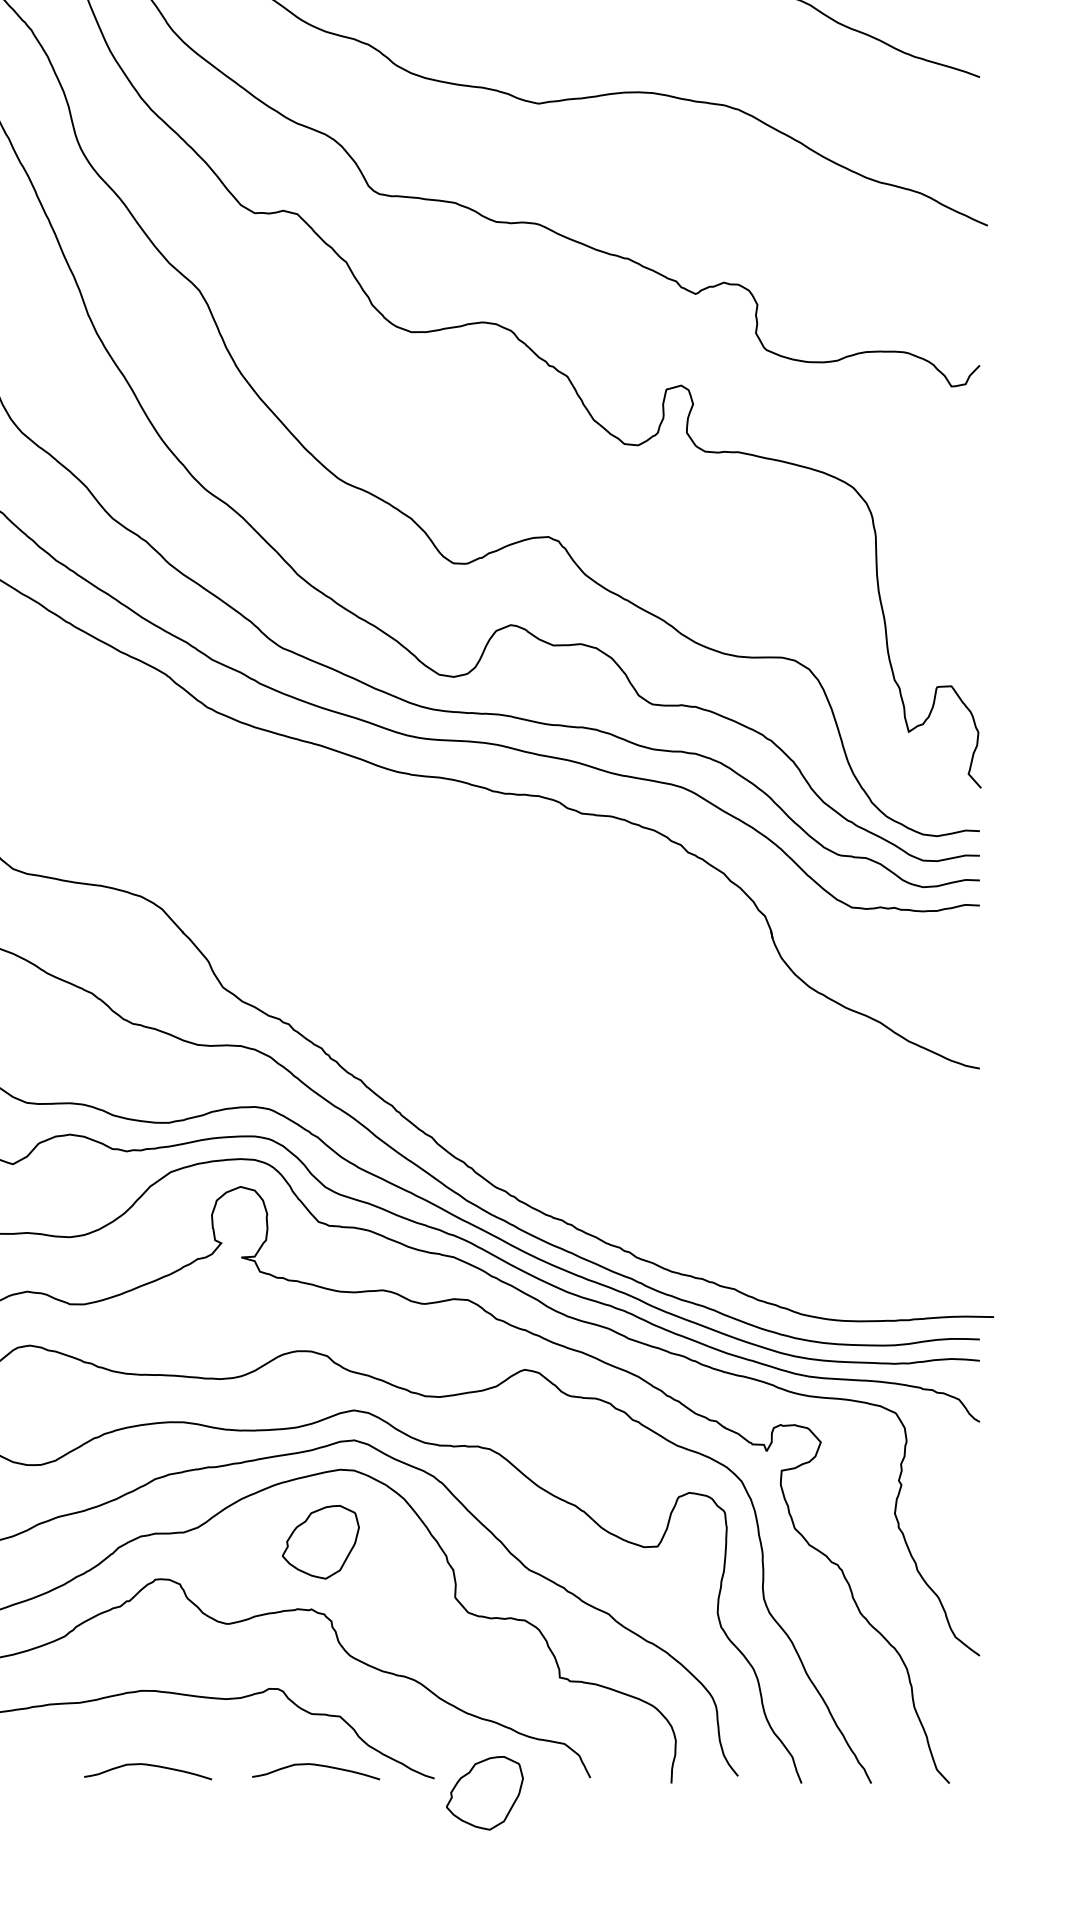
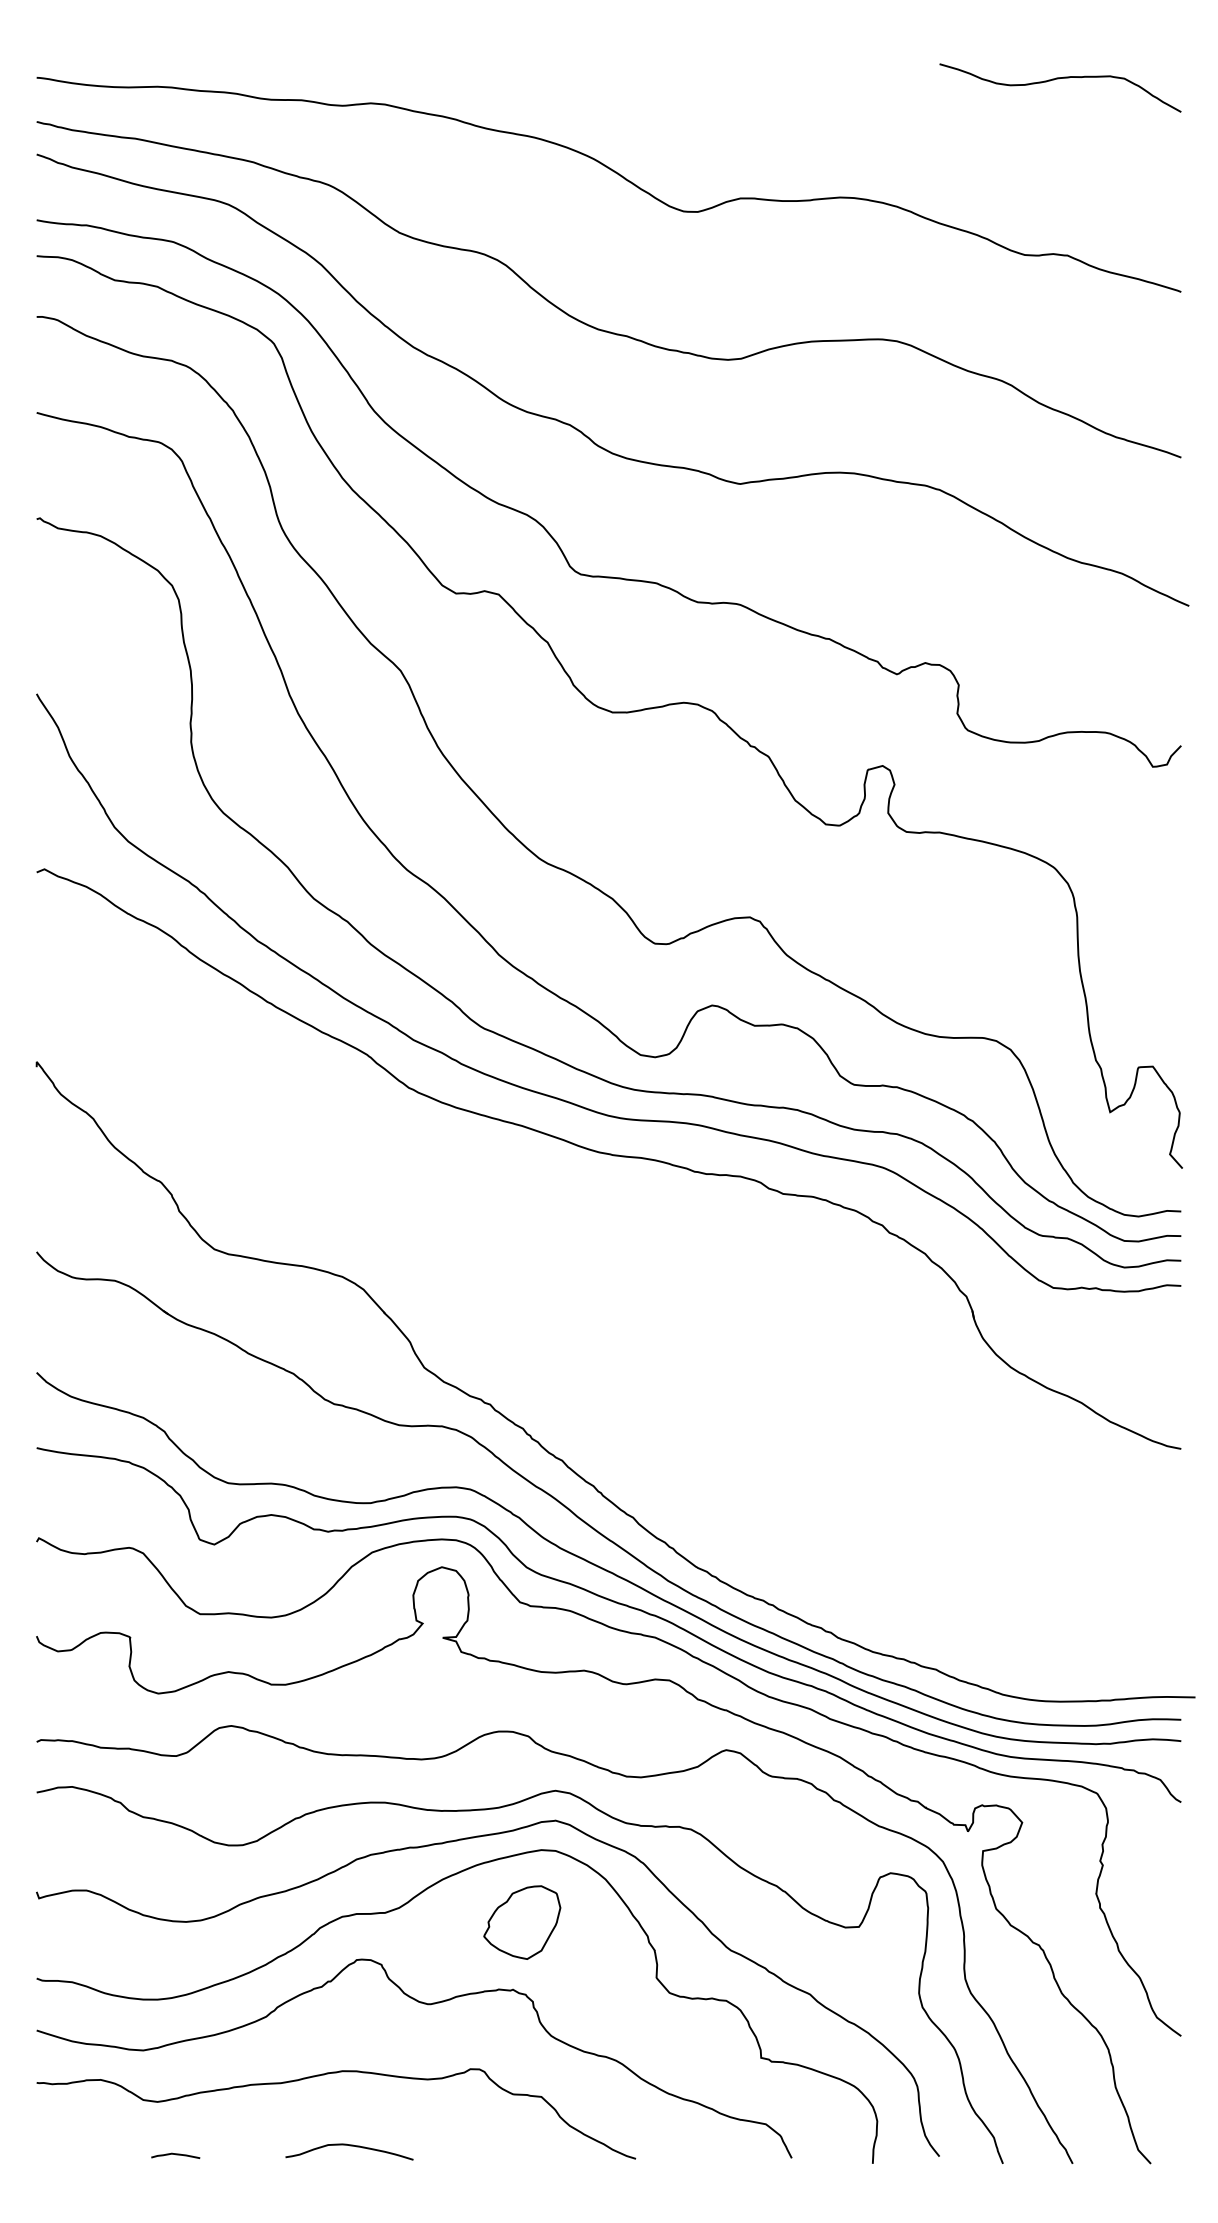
curve: (316, 1766) -> (517, 2146), removed
part: (485, 1793) -> (686, 2173), removed

